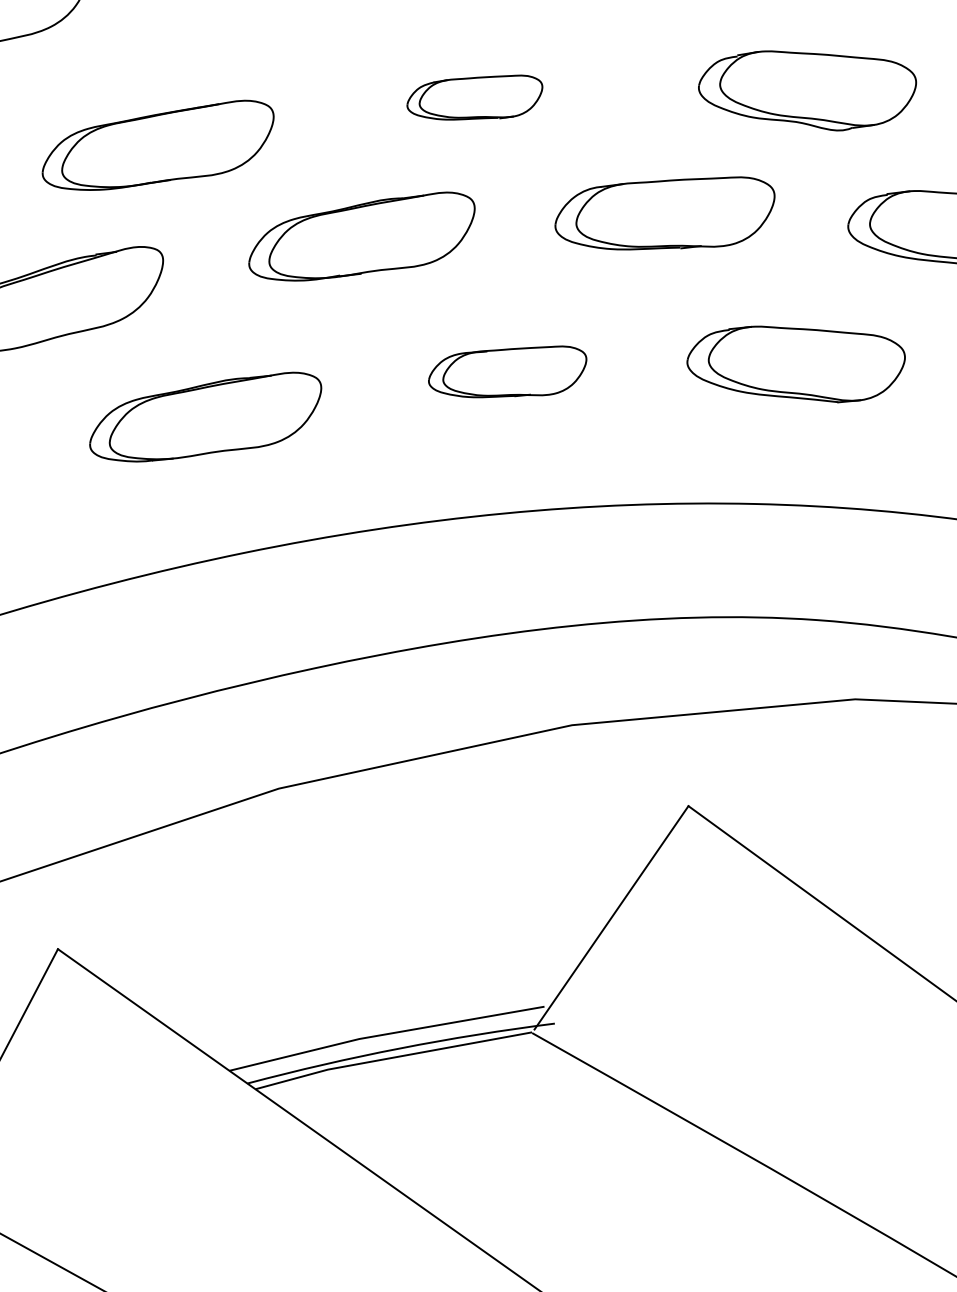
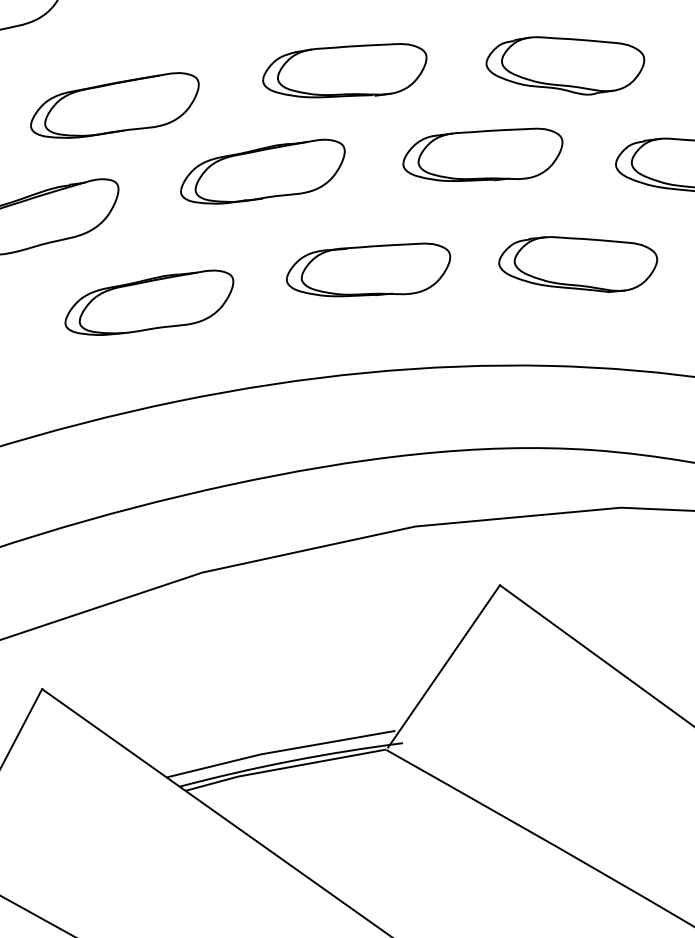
part: (807, 90) -> (565, 65), moved
part: (474, 97) -> (344, 70), size x1.67
part: (507, 371) -> (368, 269), size x1.43

